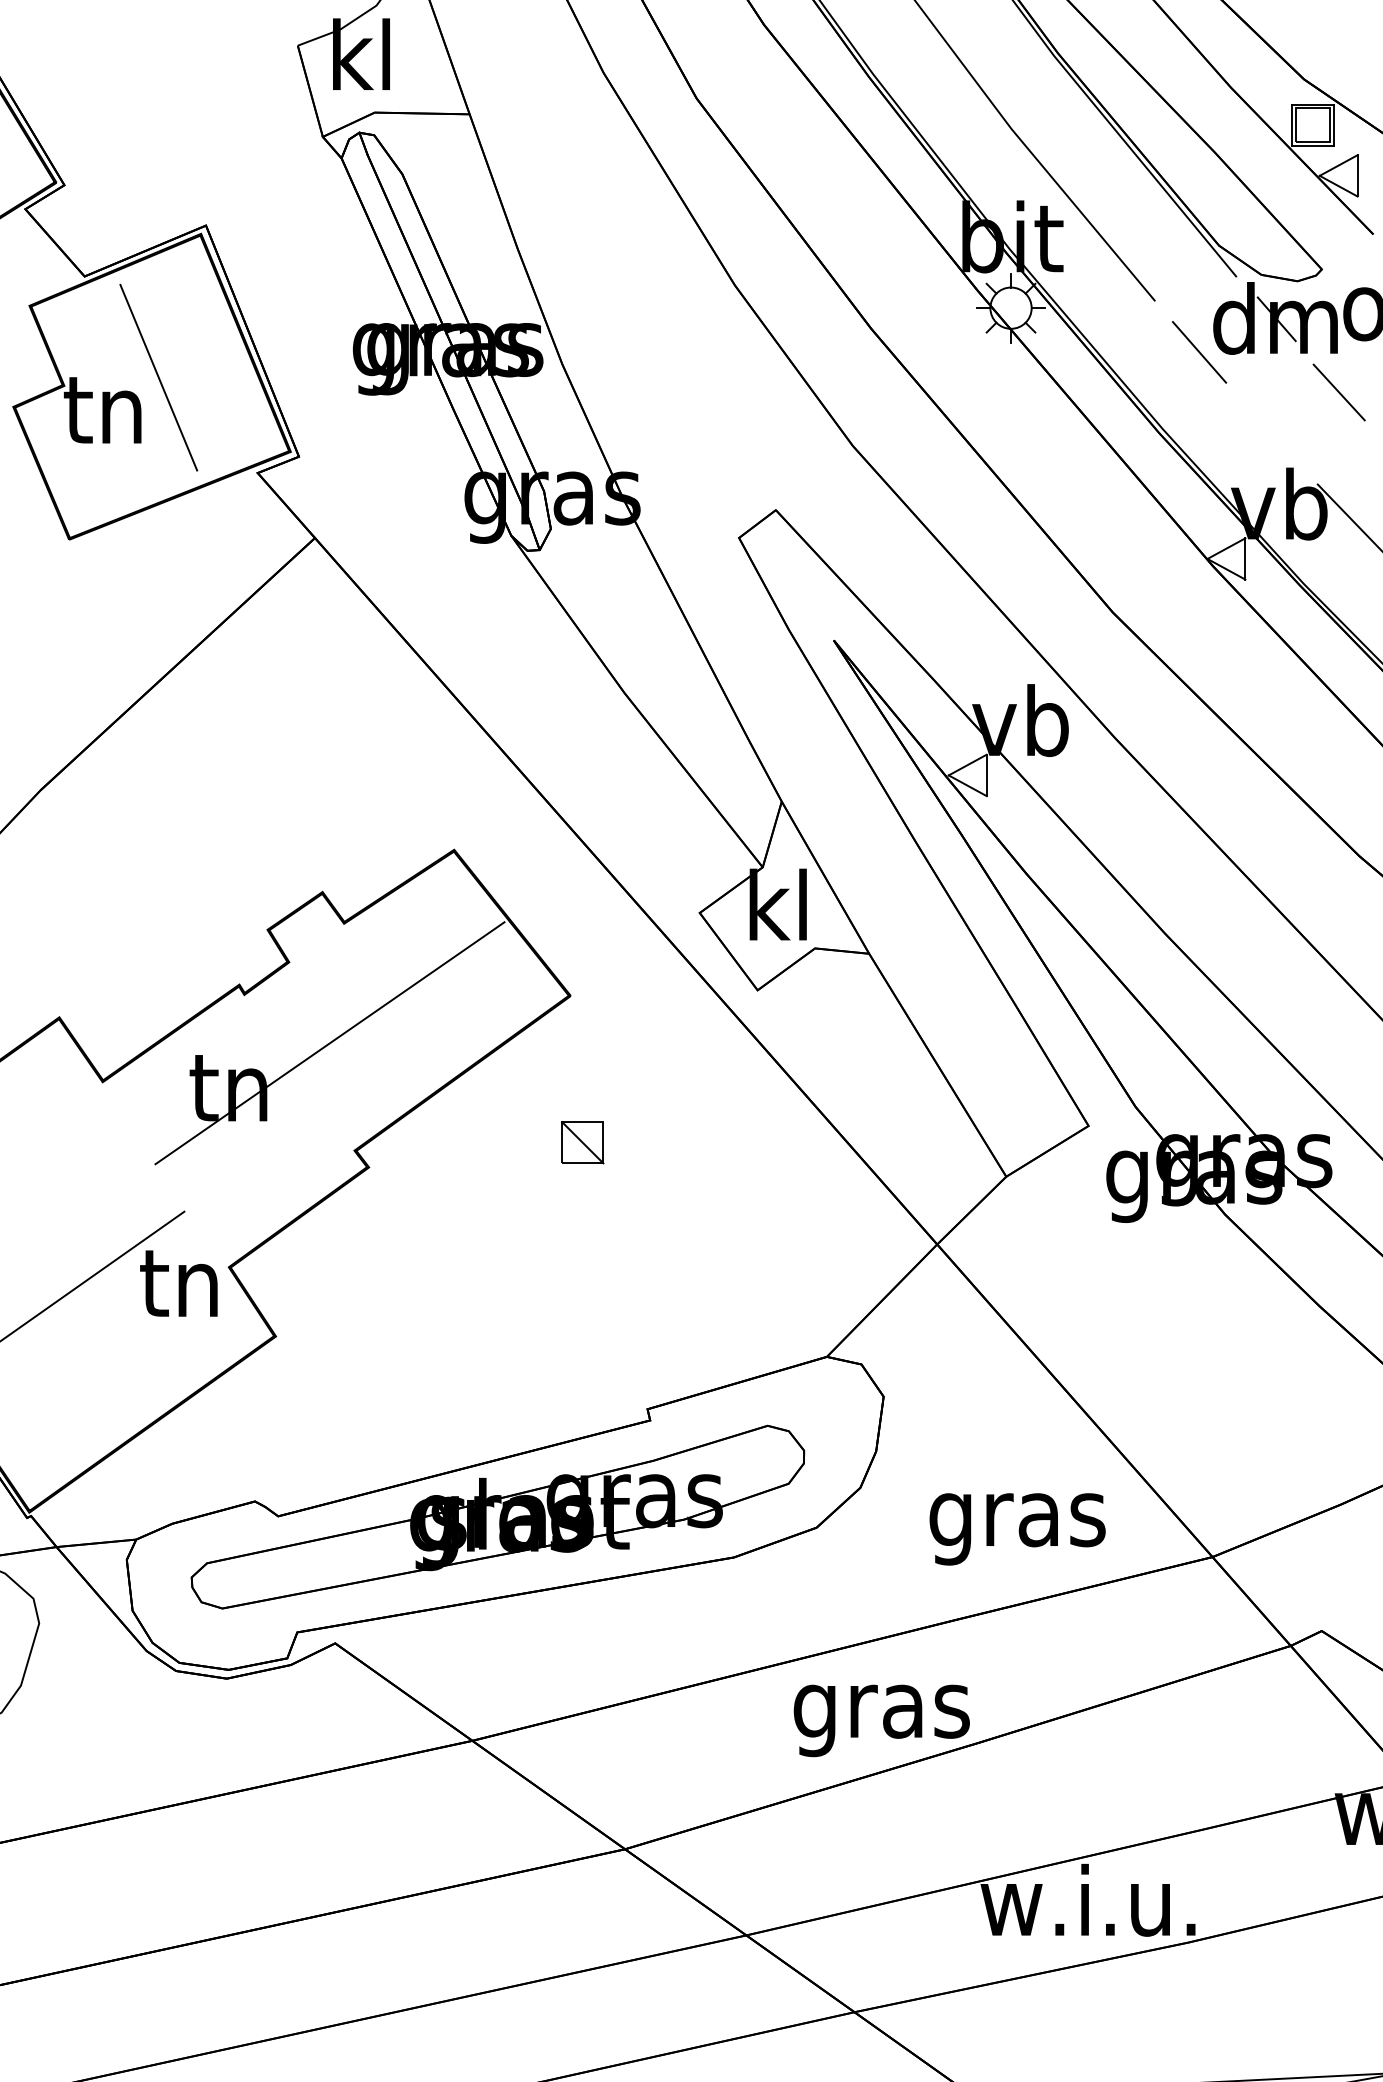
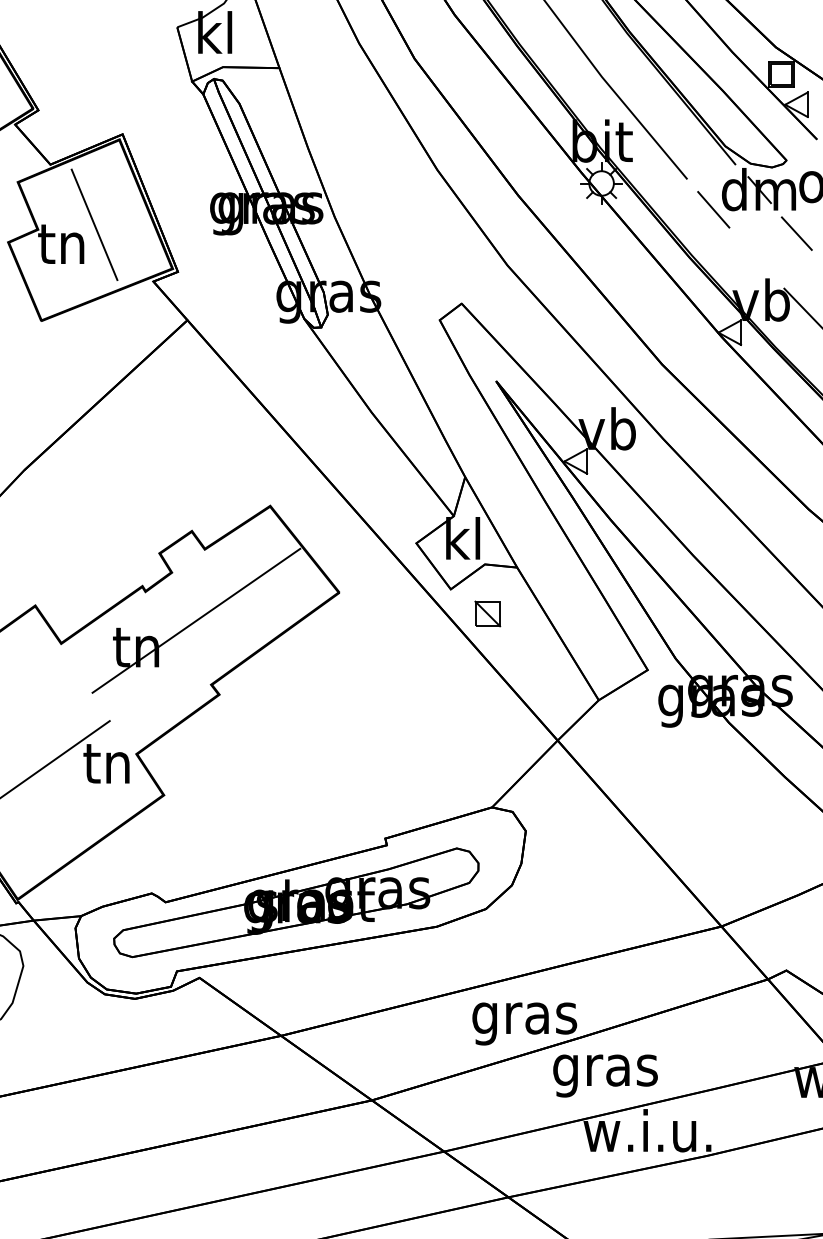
part: (582, 1141) -> (487, 613), moved
text: (1017, 1528) -> (605, 1075), moved

